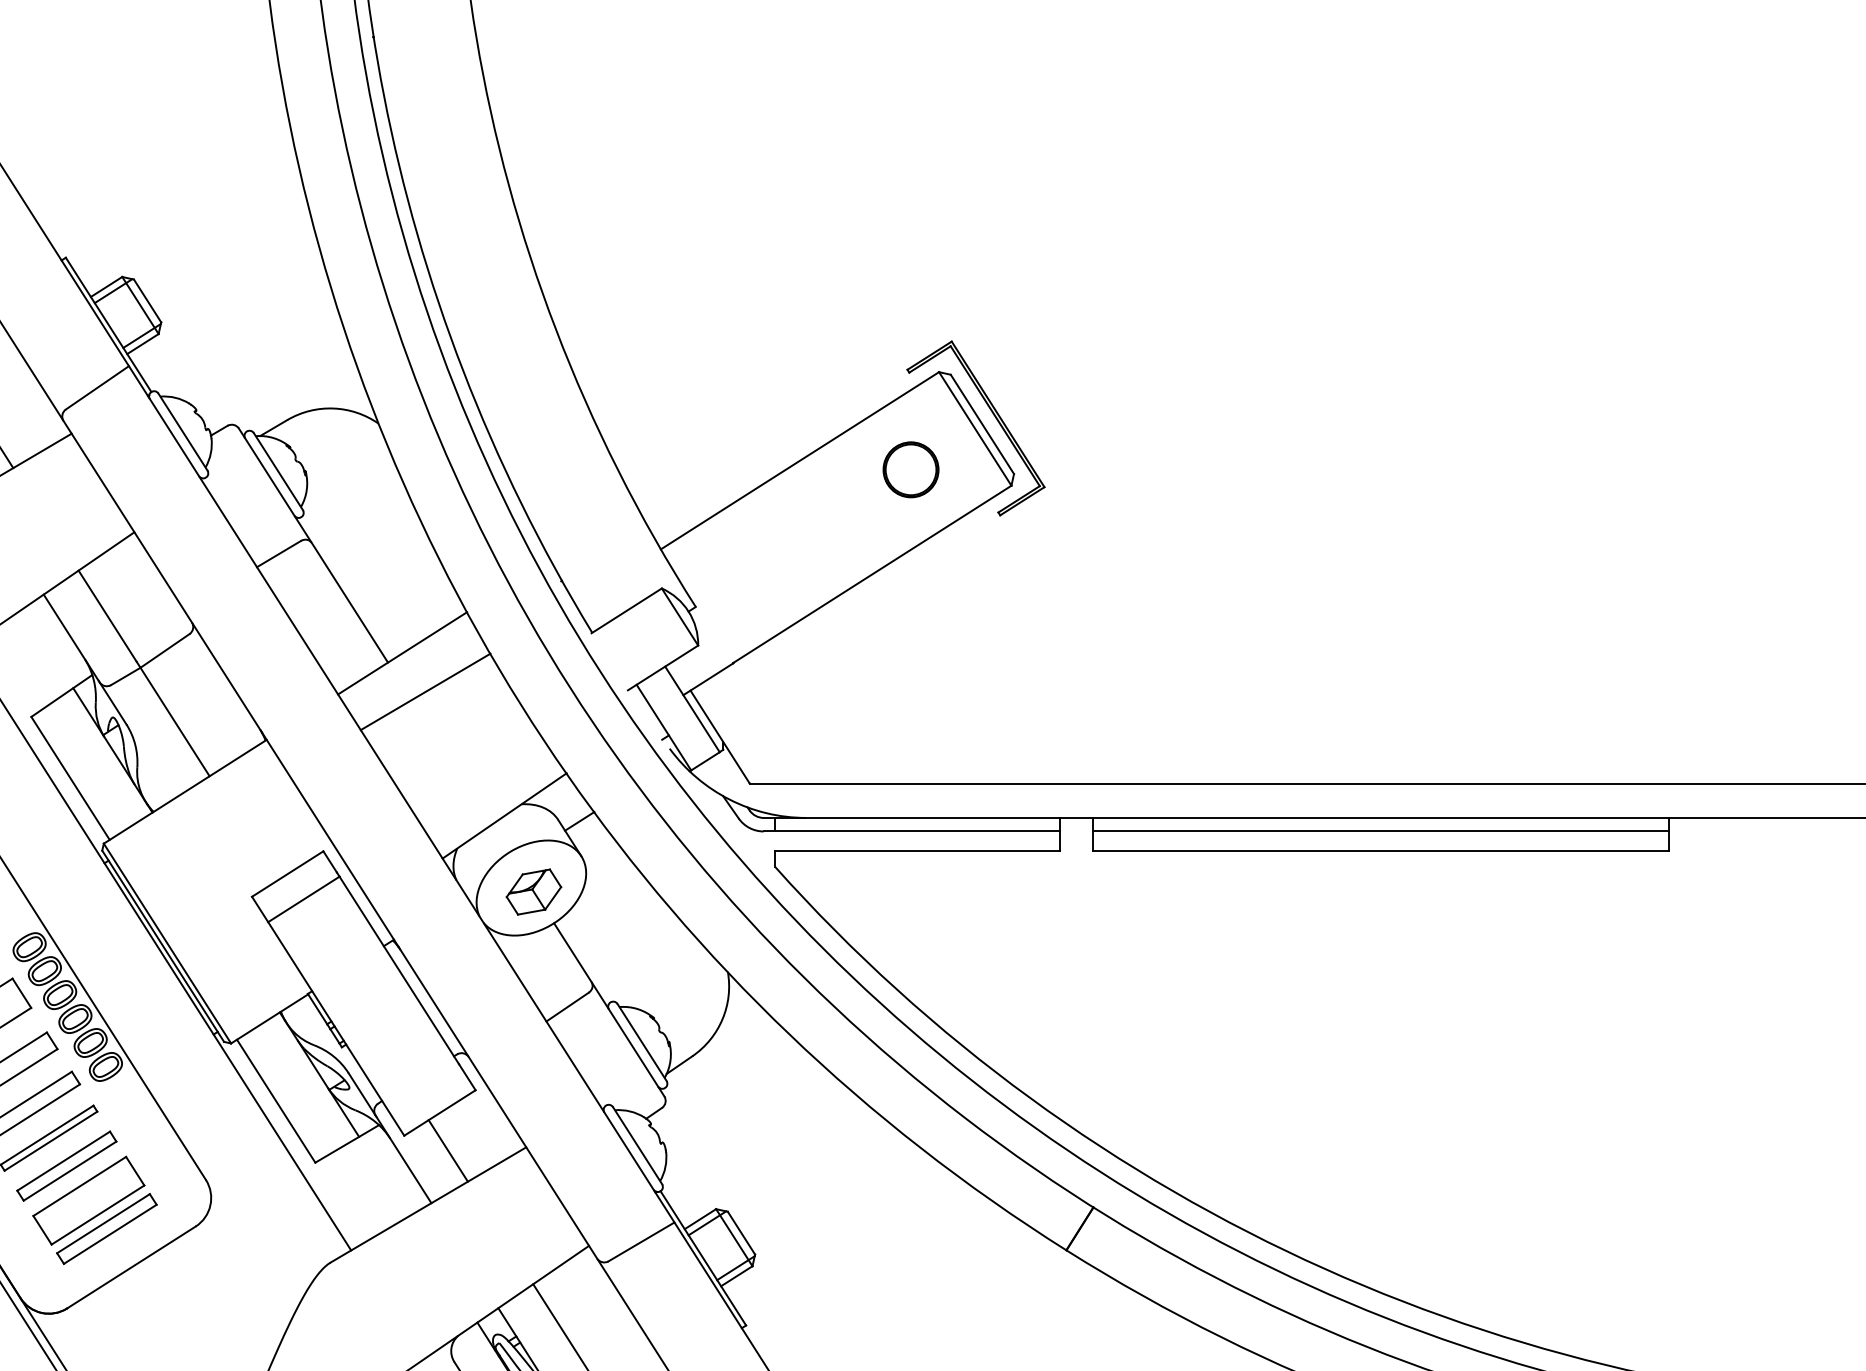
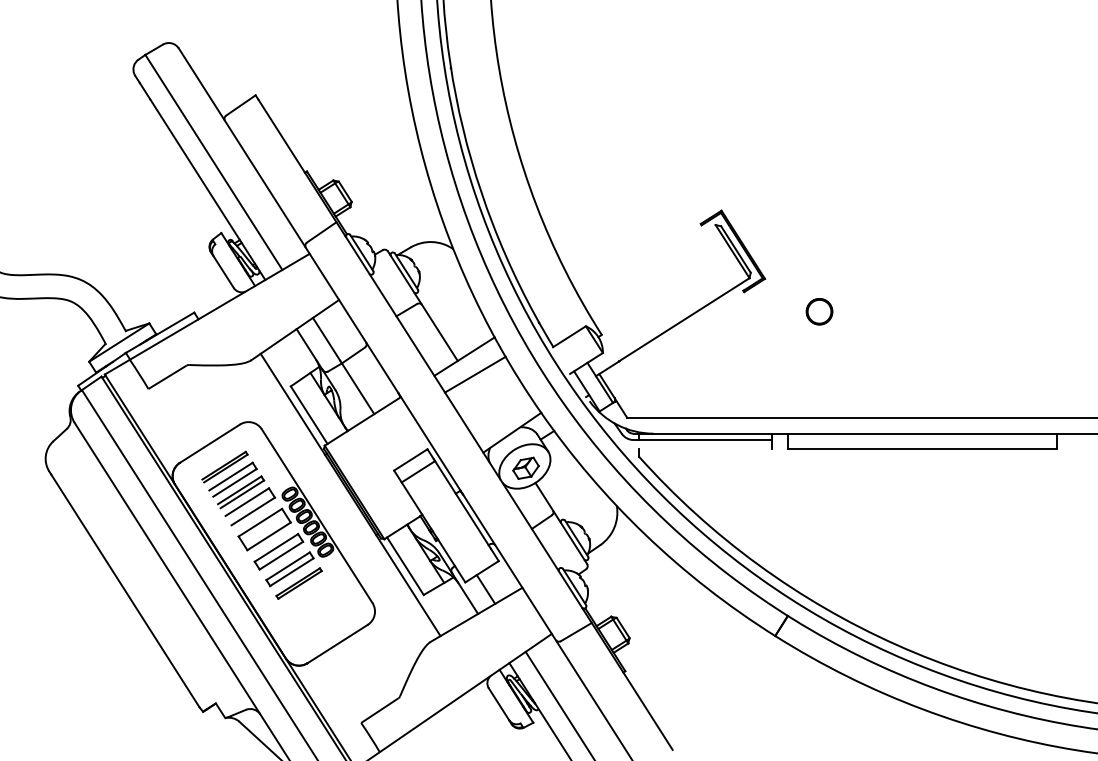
line: (799, 460) -> (650, 266), removed
part: (910, 469) -> (819, 311), moved
line: (1381, 832) -> (922, 440), removed
line: (917, 849) -> (705, 448), removed
part: (86, 1197) -> (316, 611), removed

